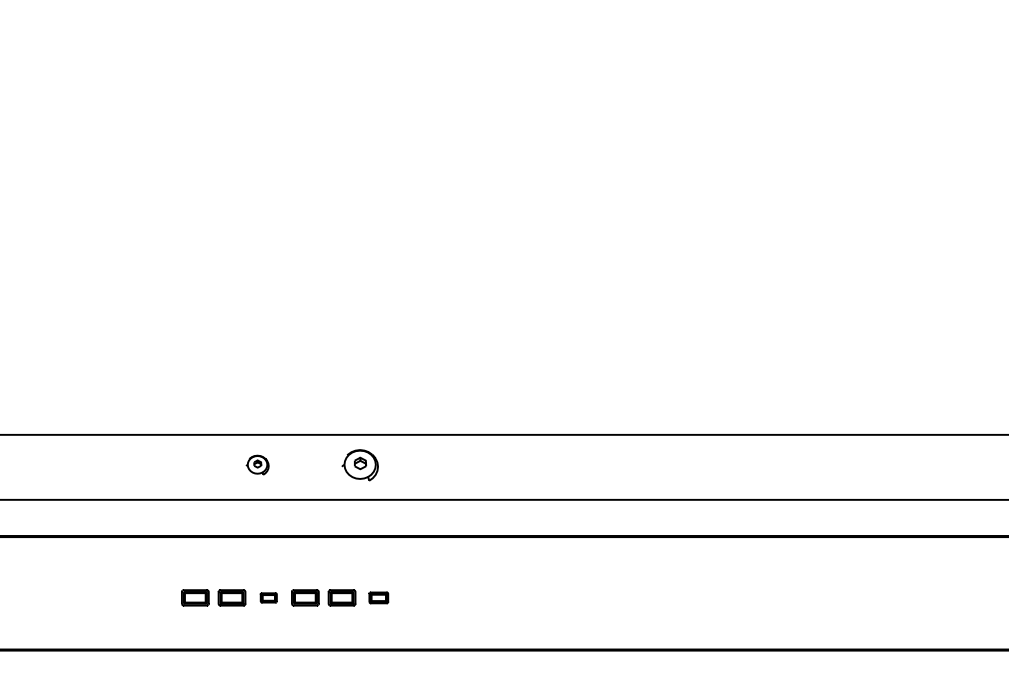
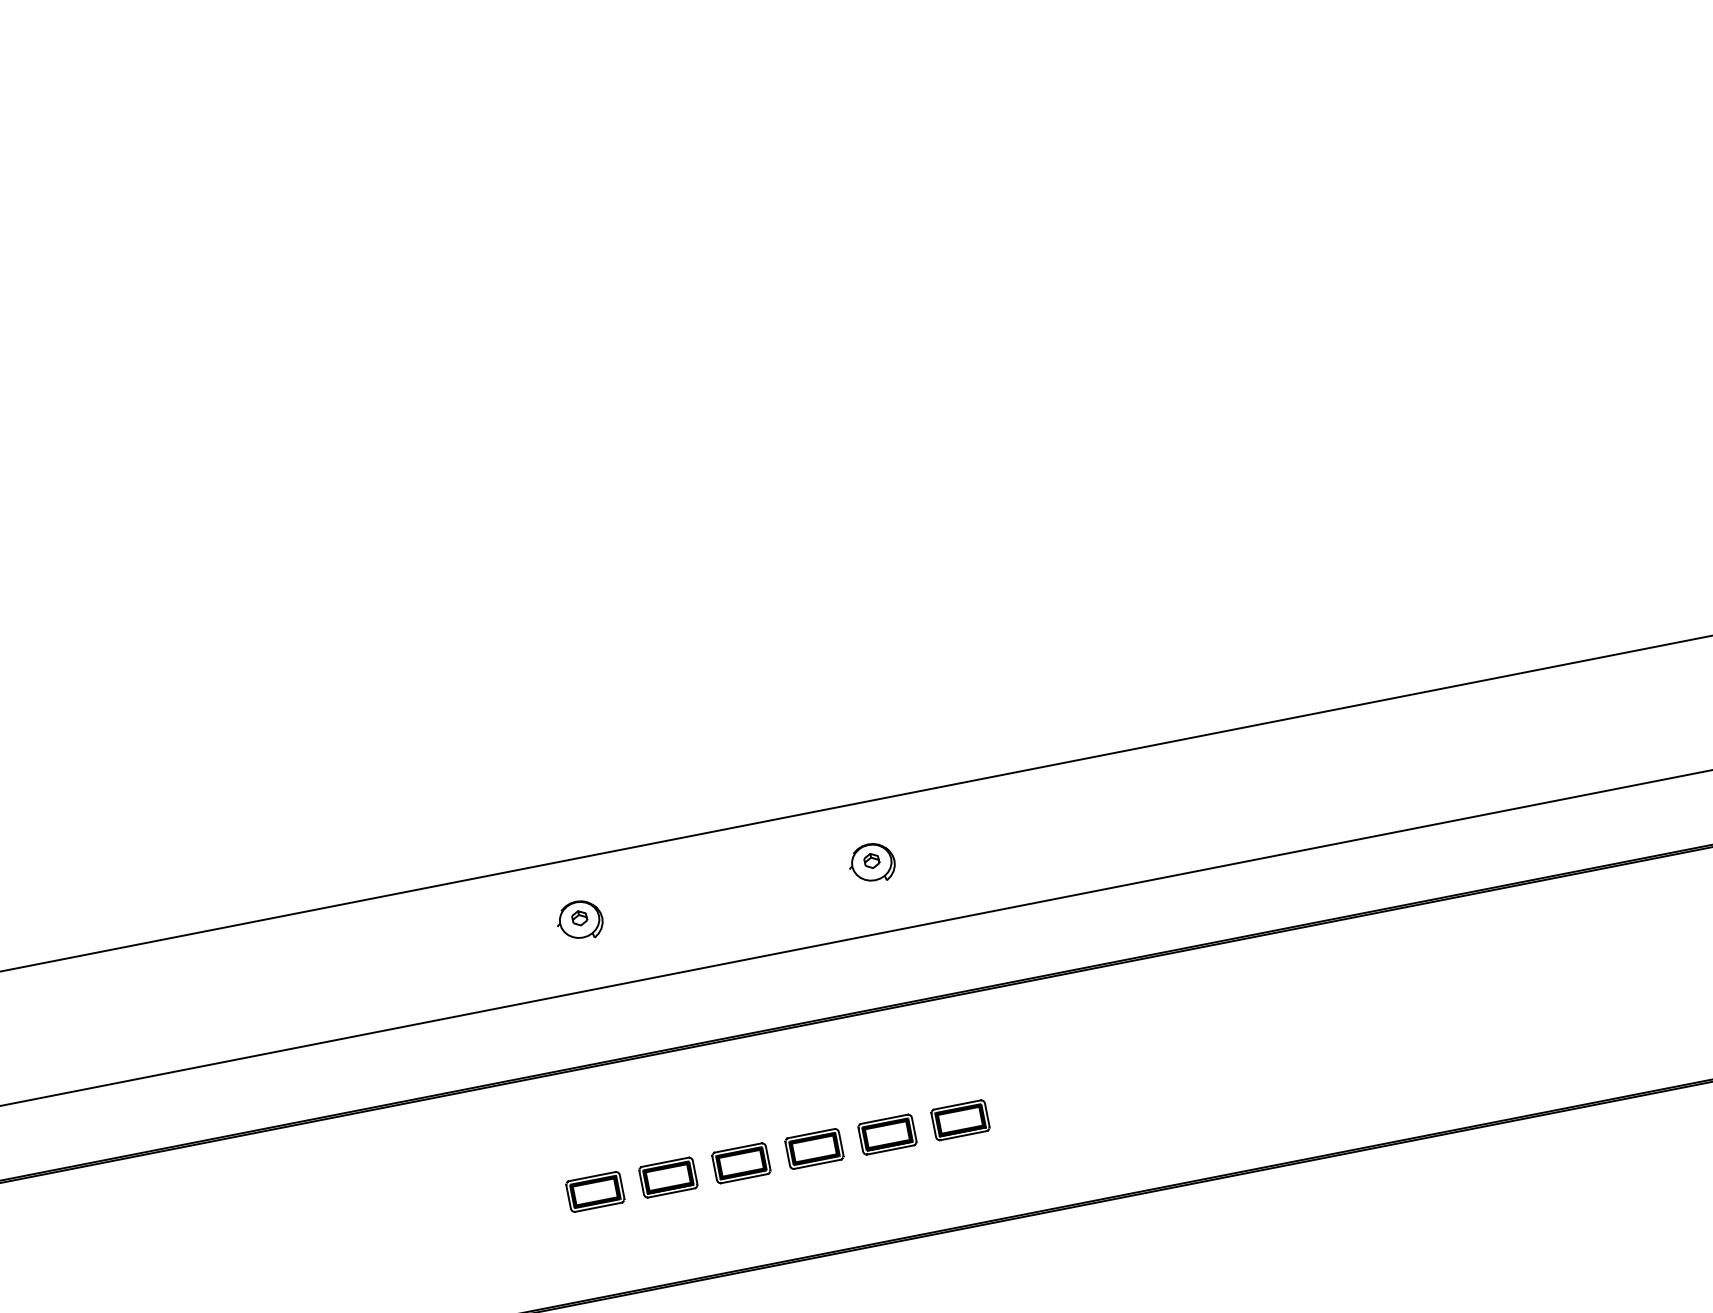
part: (257, 464) -> (579, 919), moved
part: (360, 464) -> (872, 861), size x0.62
part: (268, 597) -> (740, 1162), size x1.67
part: (378, 597) -> (959, 1119), size x1.43

